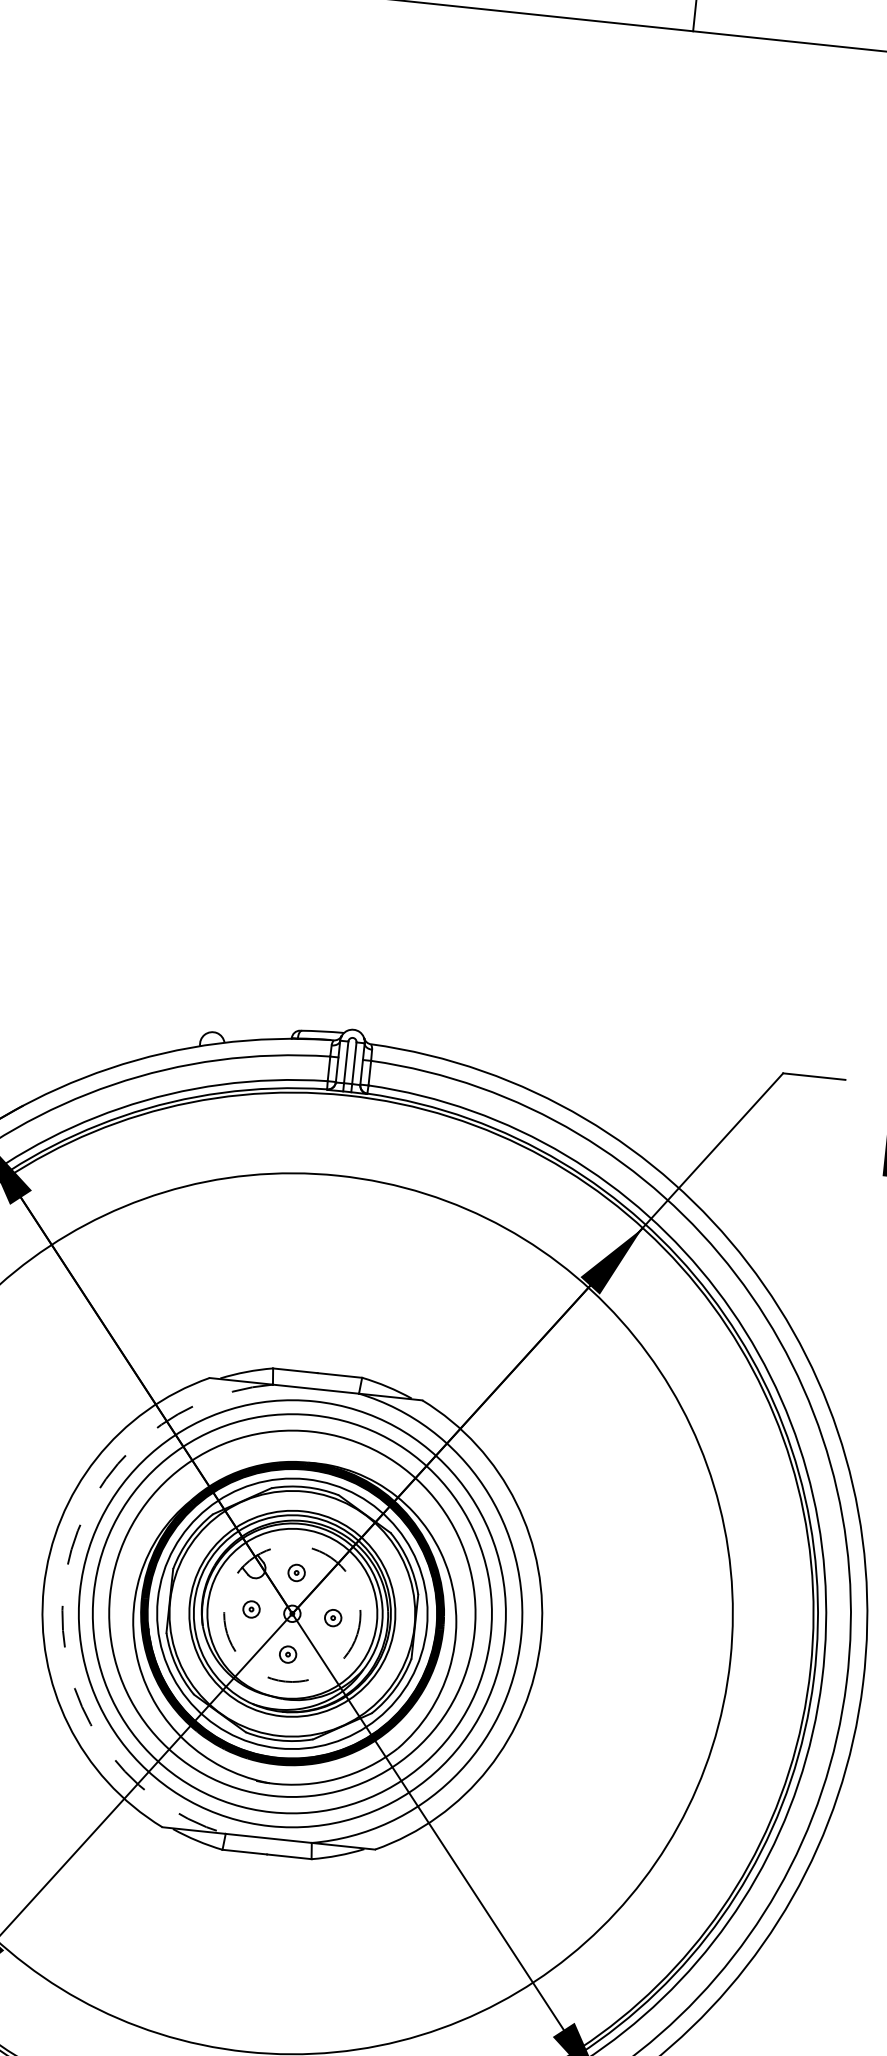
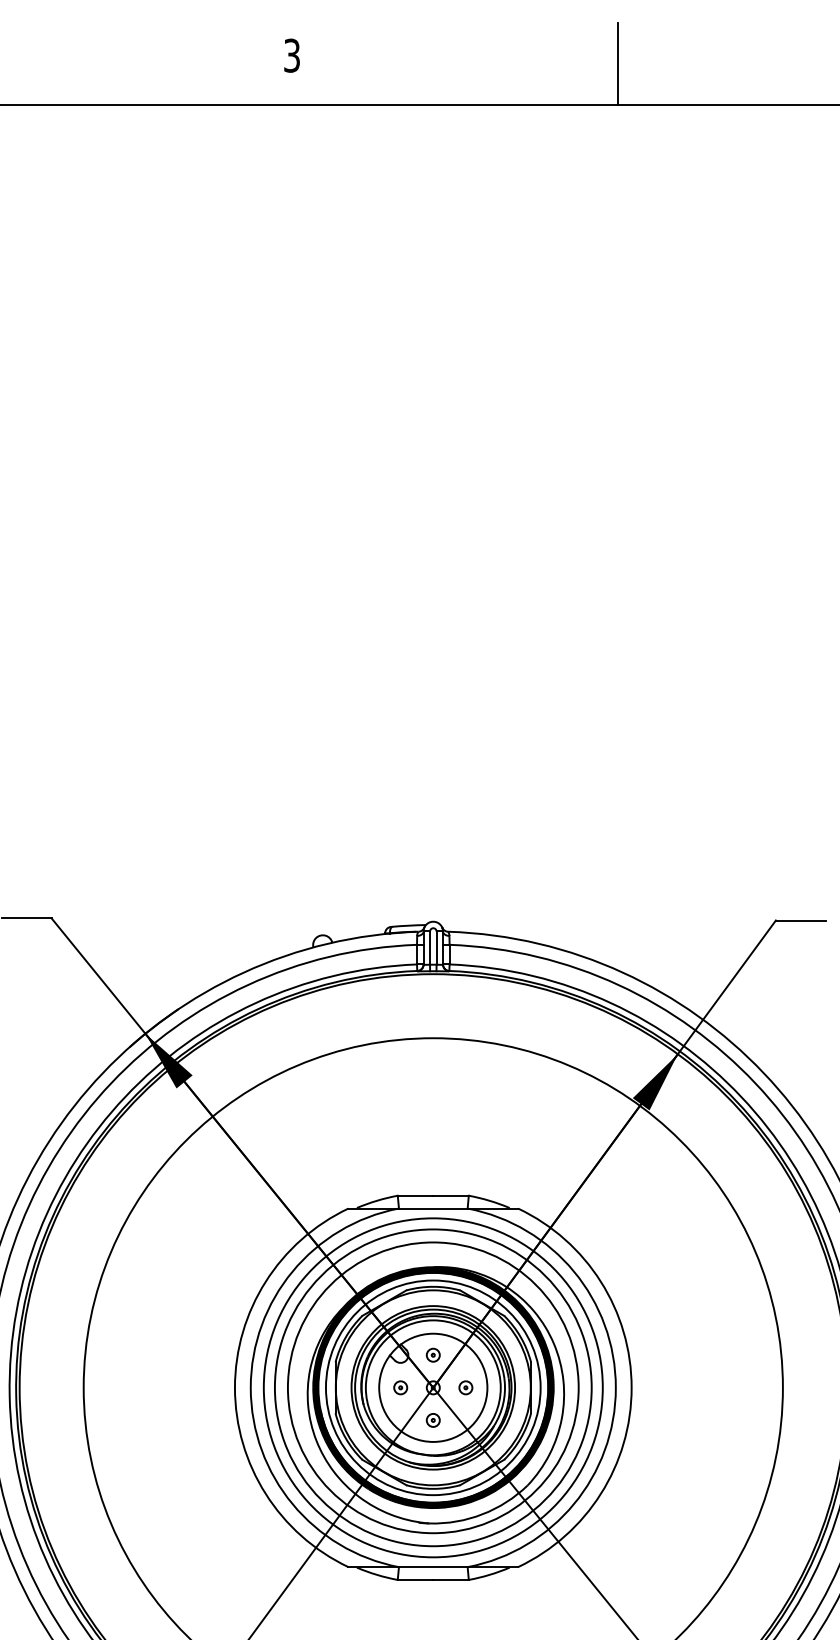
arc: (63, 1589) -> (250, 1387), dashed -> solid
circle: (292, 1613) -> (433, 1387), dashed -> solid

